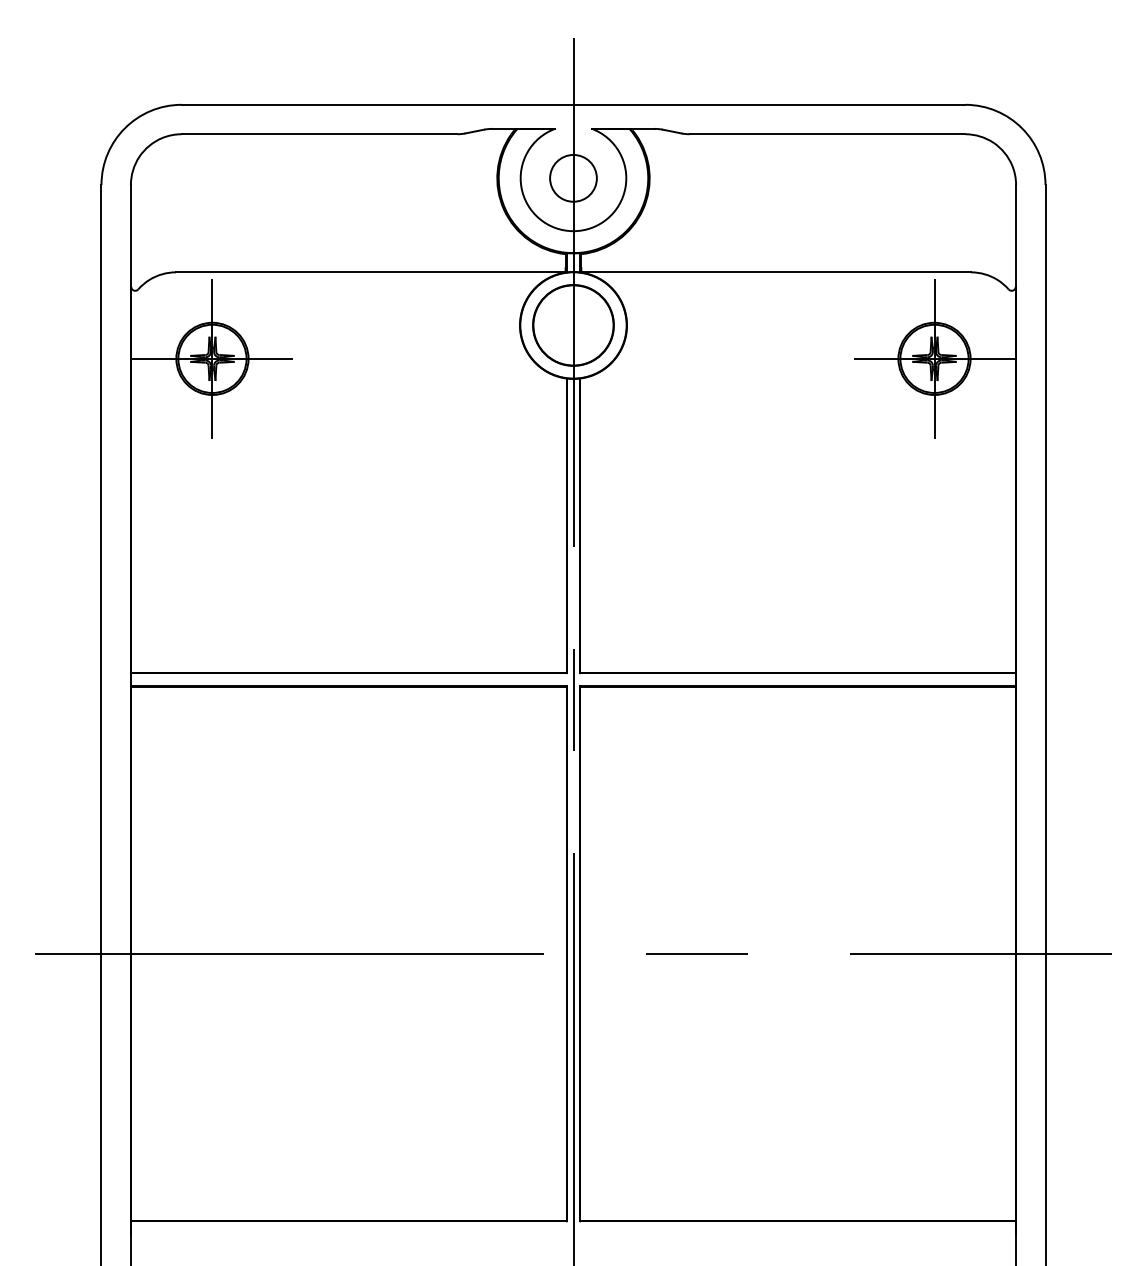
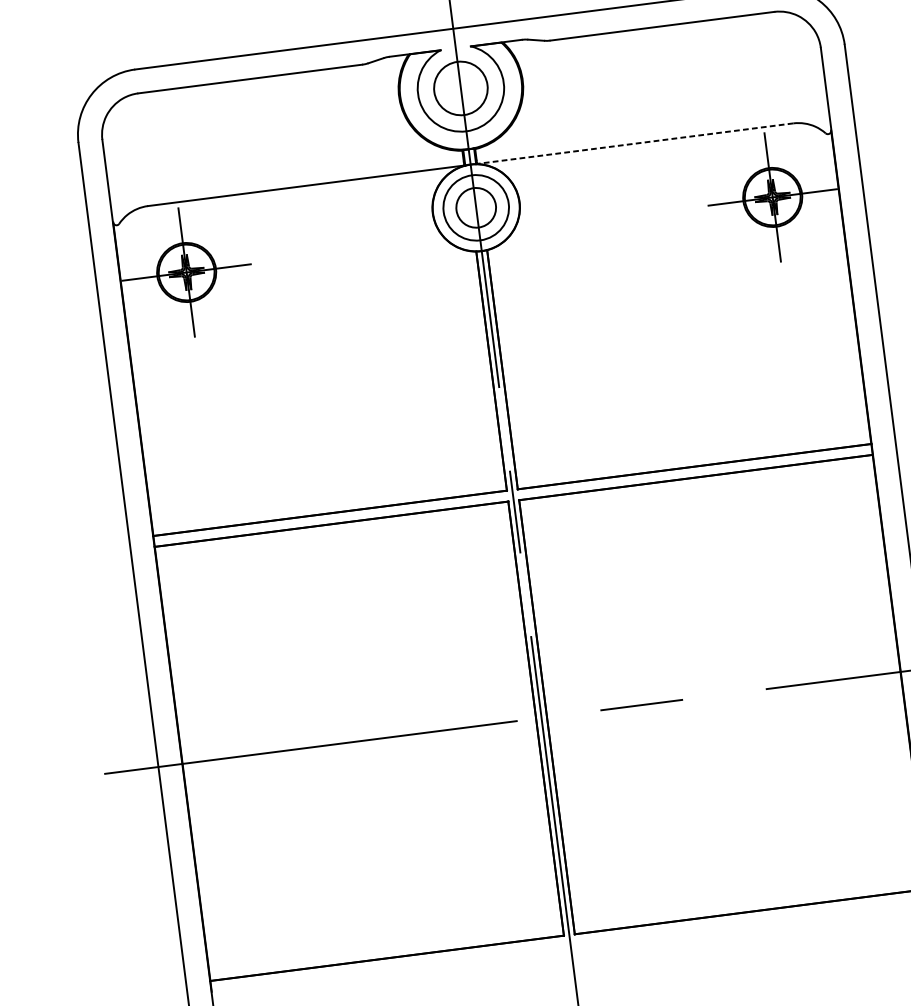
circle: (573, 177) -> (460, 87), size x1.4
line: (775, 272) -> (634, 143), solid -> dashed
circle: (573, 325) -> (476, 207), size x0.6

